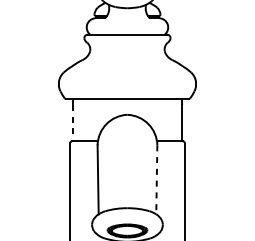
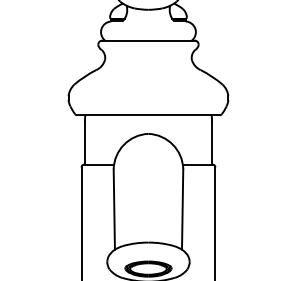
line: (72, 123) -> (84, 144), dashed -> solid
line: (156, 180) -> (182, 210), dashed -> solid

